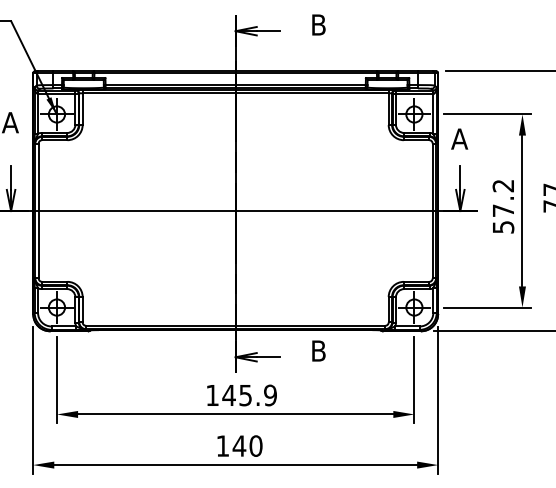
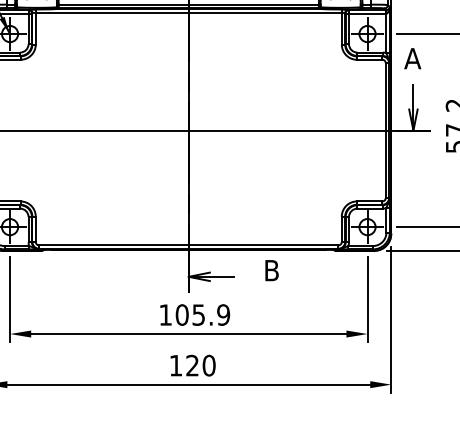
text: (228, 395) -> (181, 315), 145.9 -> 105.9
text: (239, 445) -> (192, 365), 140 -> 120

